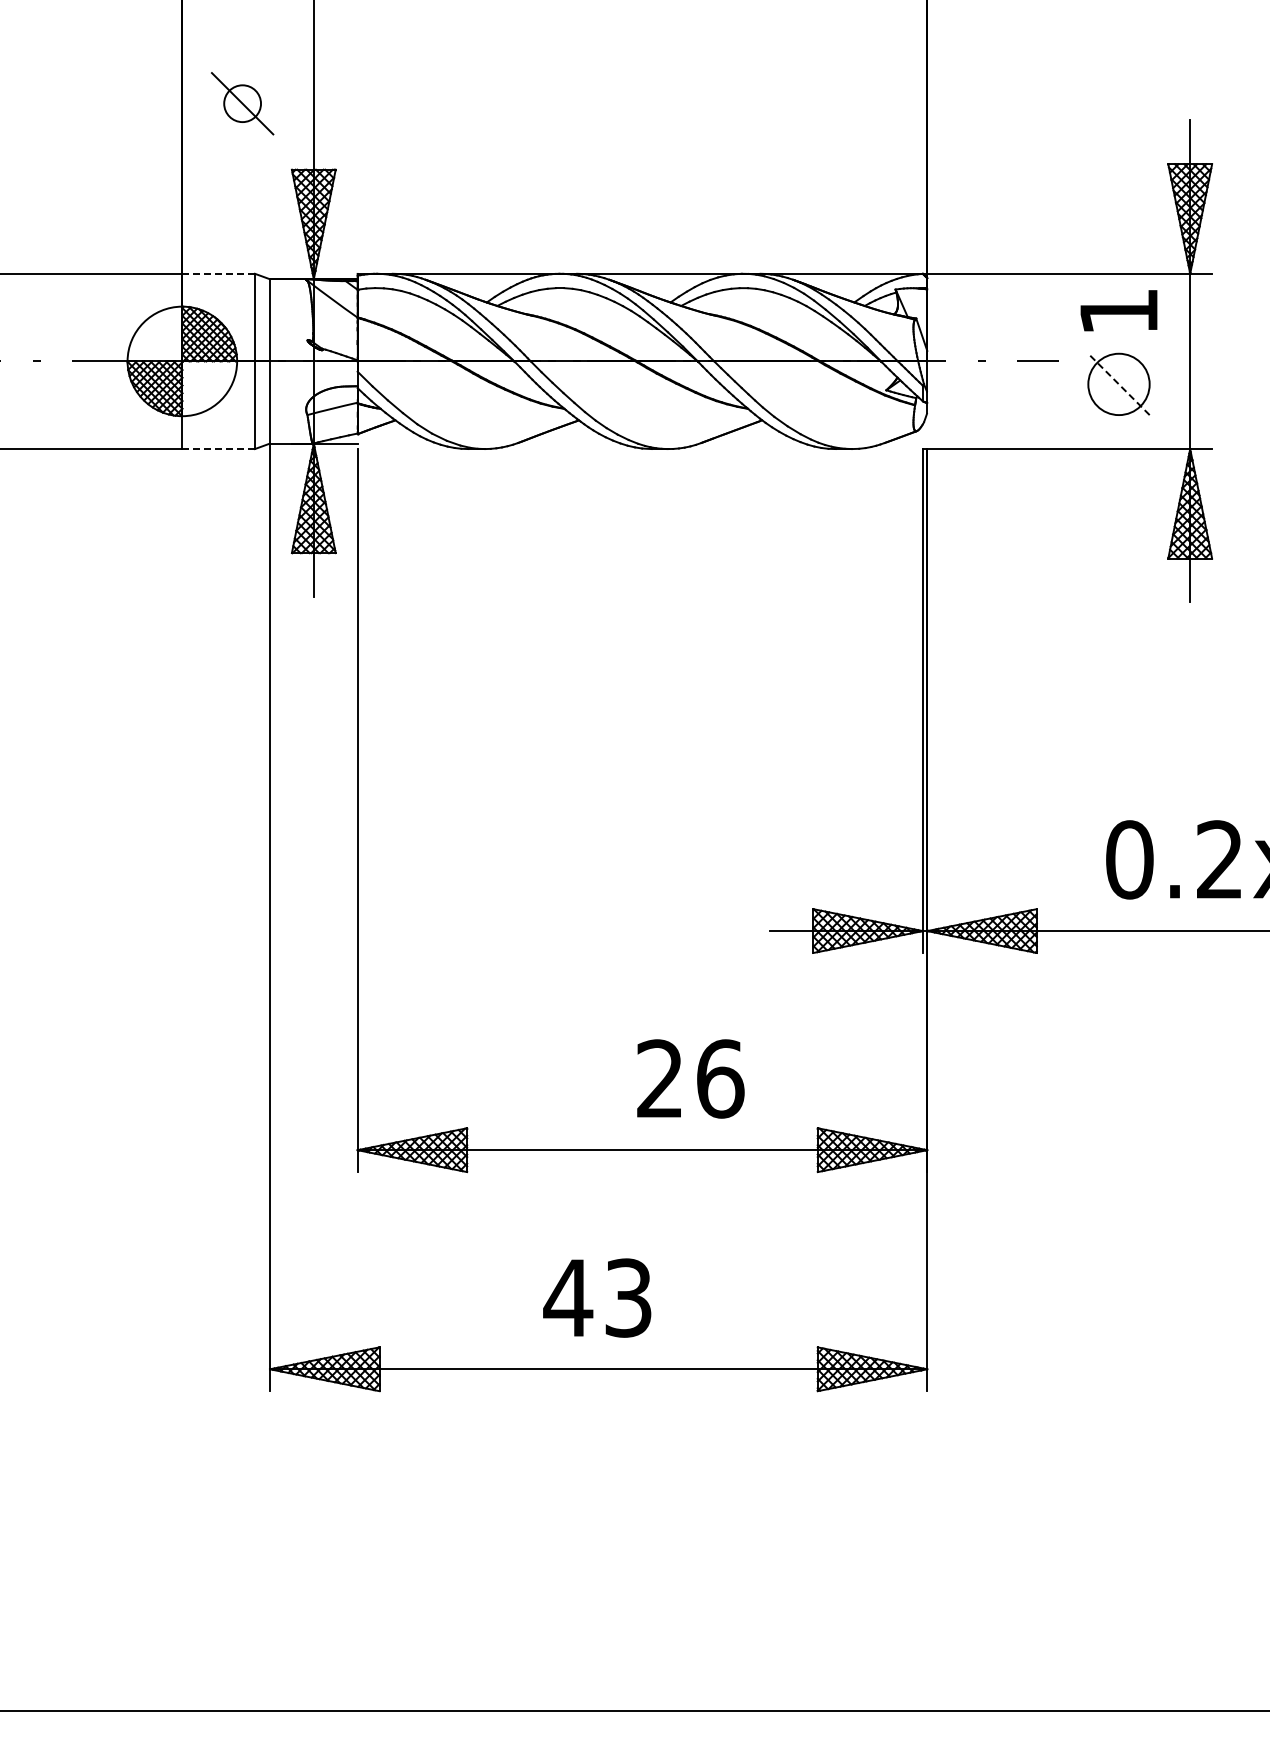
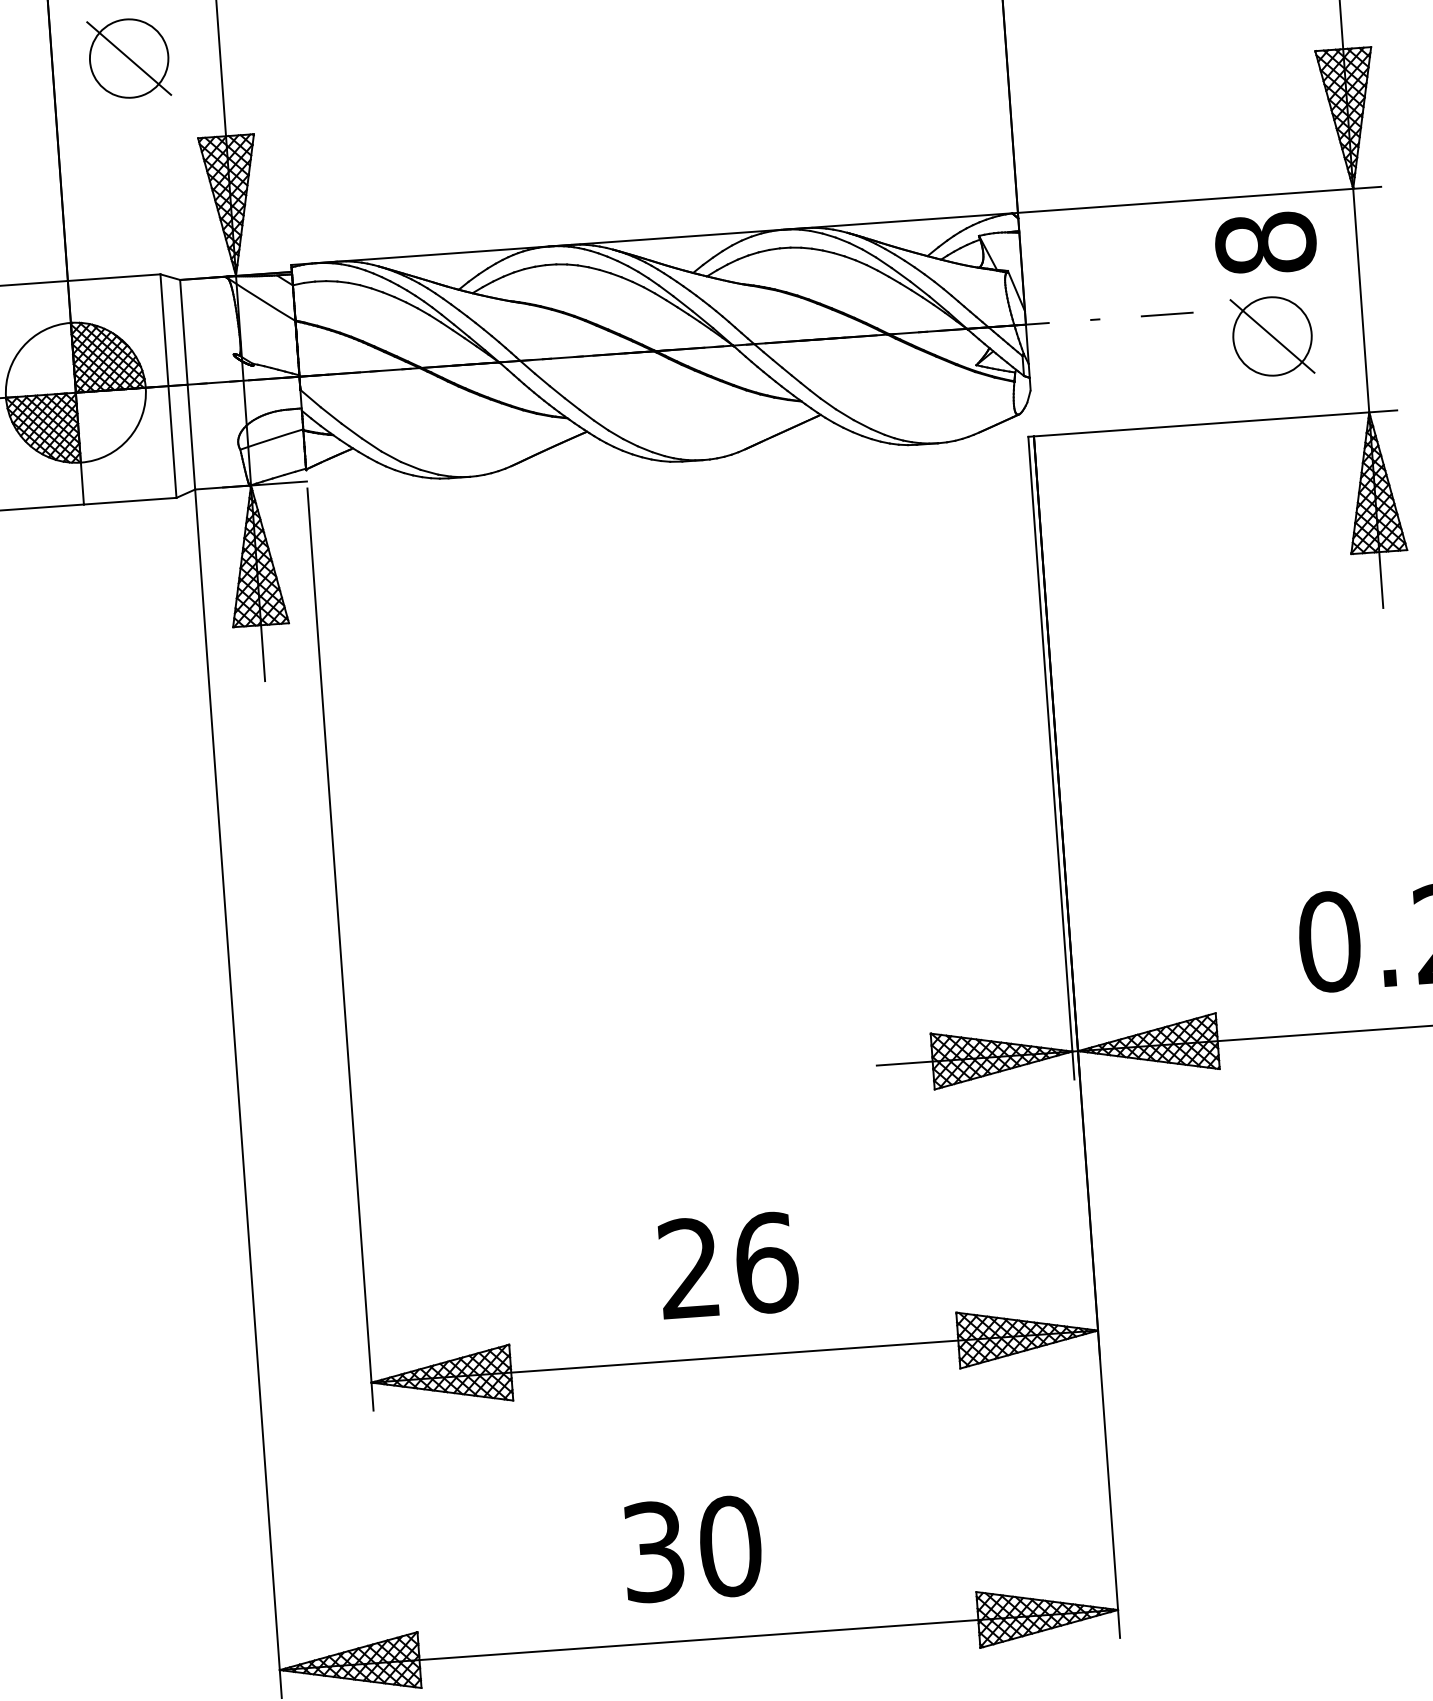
circle: (242, 103) -> (129, 58), size x1.67
line: (219, 273) -> (115, 277), dashed -> solid
text: (1118, 311) -> (1265, 243), 1 -> 8
line: (1118, 384) -> (1271, 336), dashed -> solid
line: (219, 449) -> (131, 501), dashed -> solid
text: (690, 1078) -> (728, 1265), moved
text: (597, 1297) -> (690, 1548), 43 -> 30

